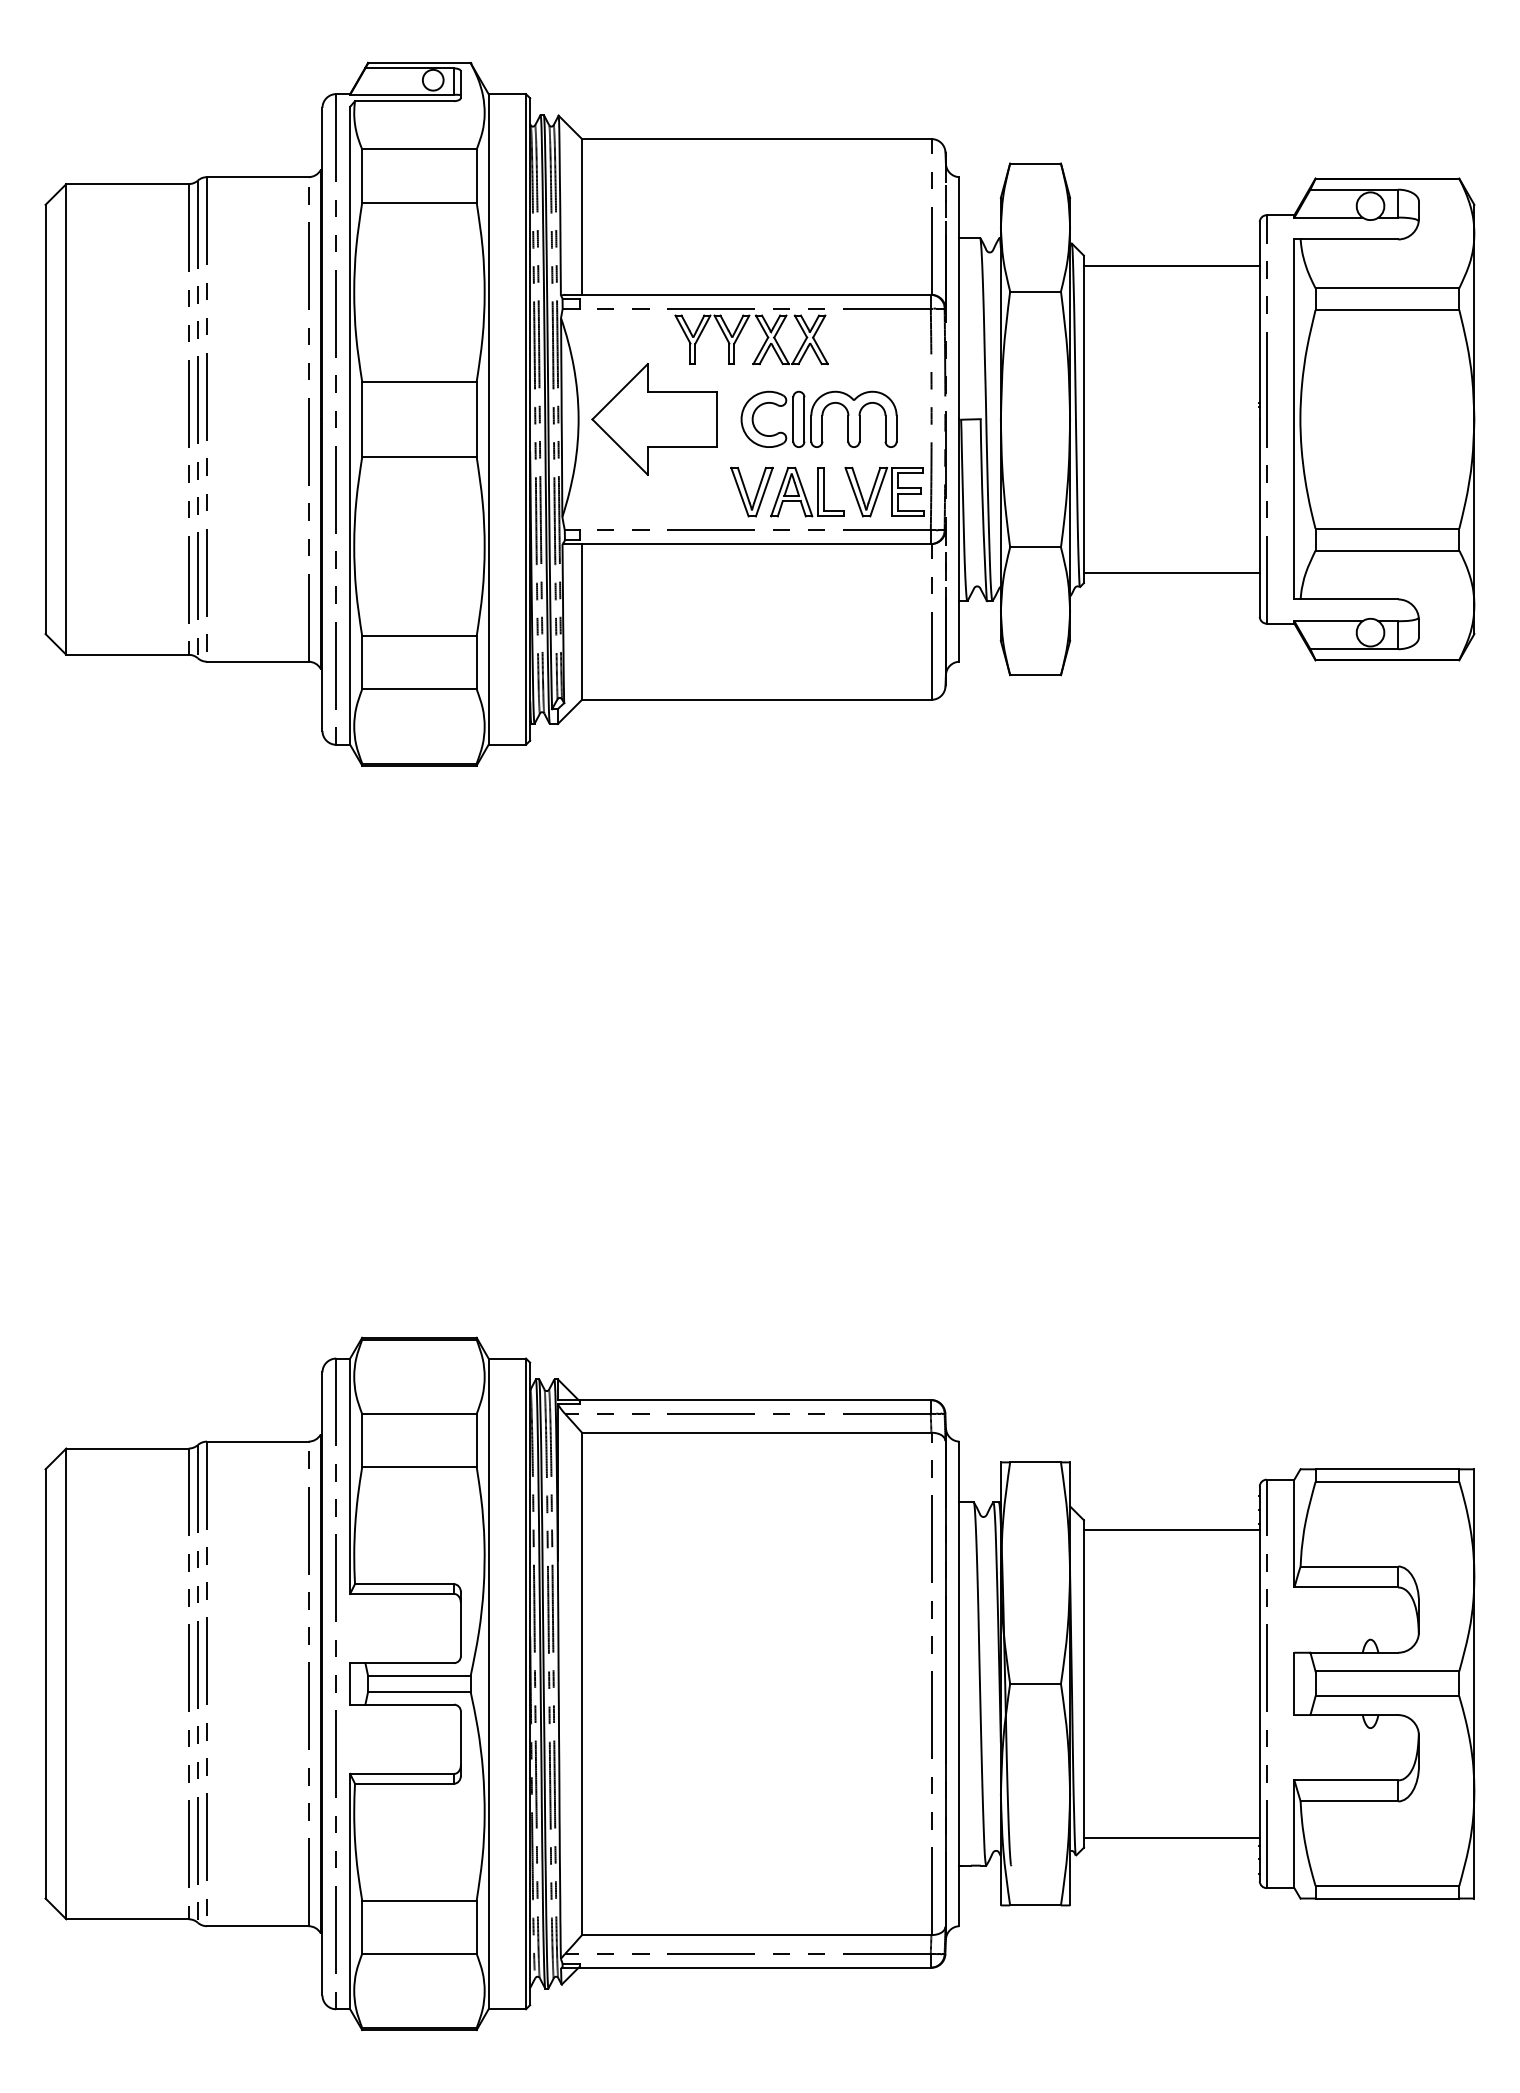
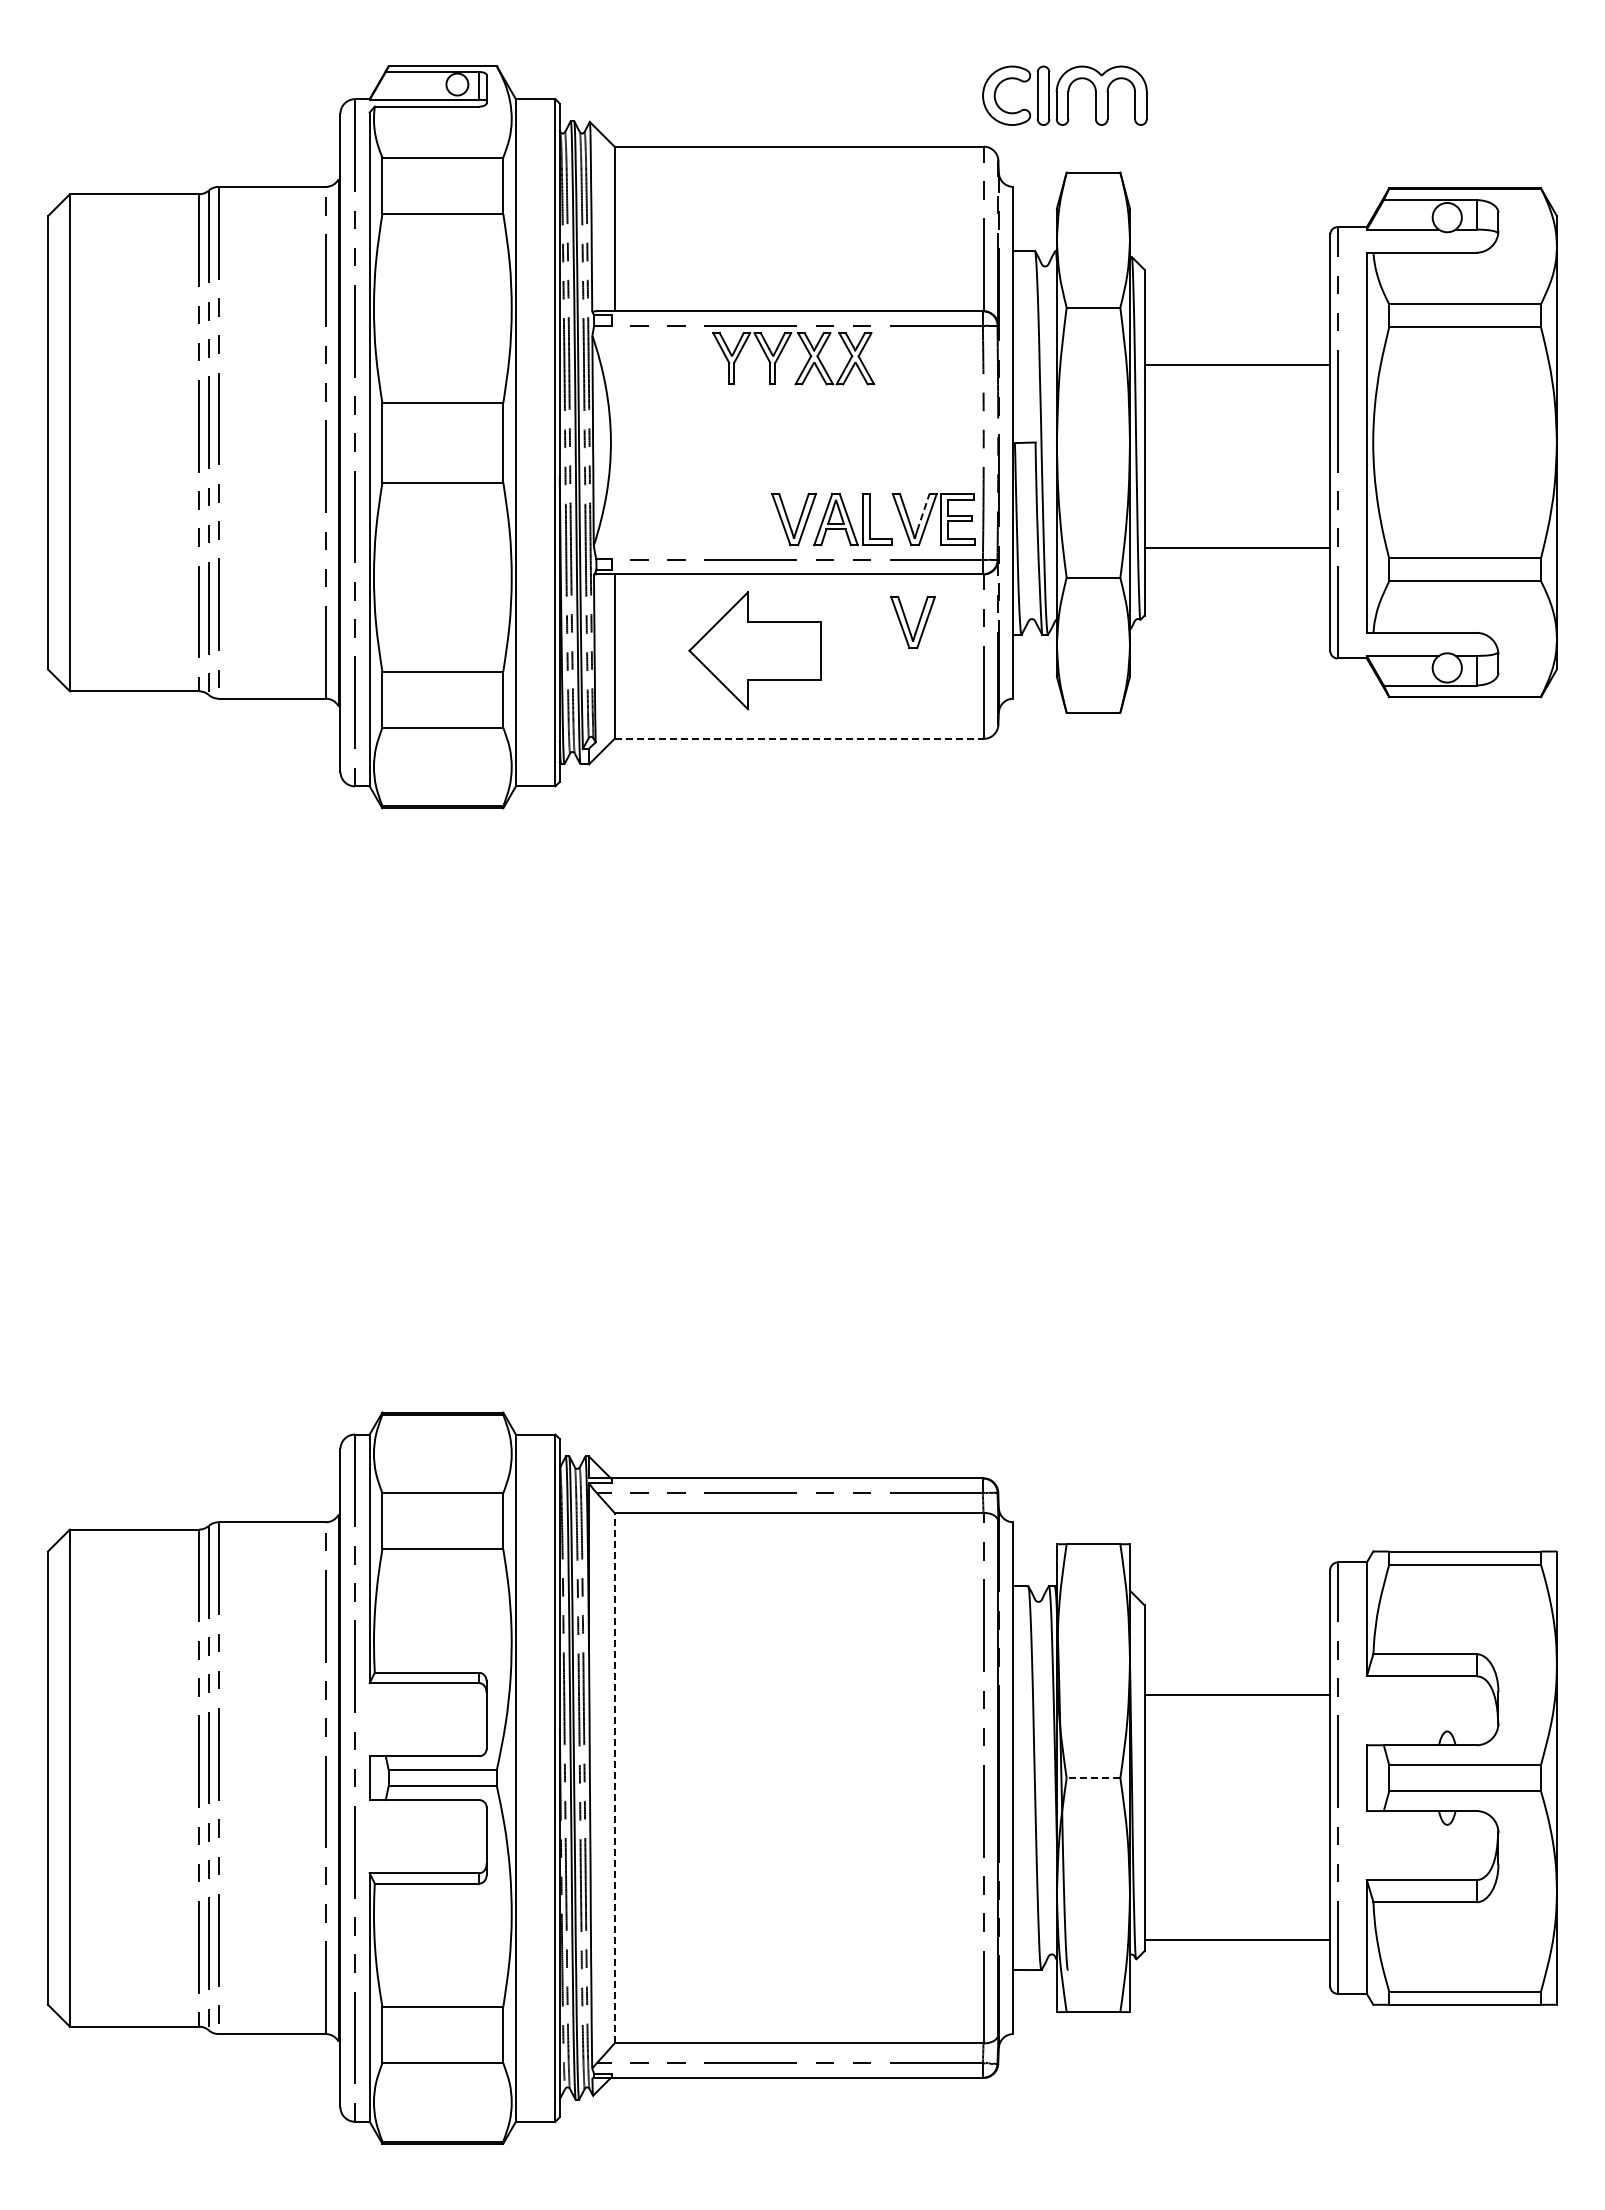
line: (1171, 265) -> (1237, 365), moved
part: (653, 419) -> (754, 650), moved
part: (818, 419) -> (1064, 95), moved
line: (874, 484) -> (923, 511), solid -> dashed
line: (1171, 573) -> (1237, 548), moved
part: (864, 589) -> (912, 622), added
line: (757, 699) -> (799, 738), solid -> dashed
line: (1171, 1529) -> (1237, 1694), moved
line: (581, 1683) -> (614, 1777), solid -> dashed
line: (1035, 1684) -> (1093, 1778), solid -> dashed

